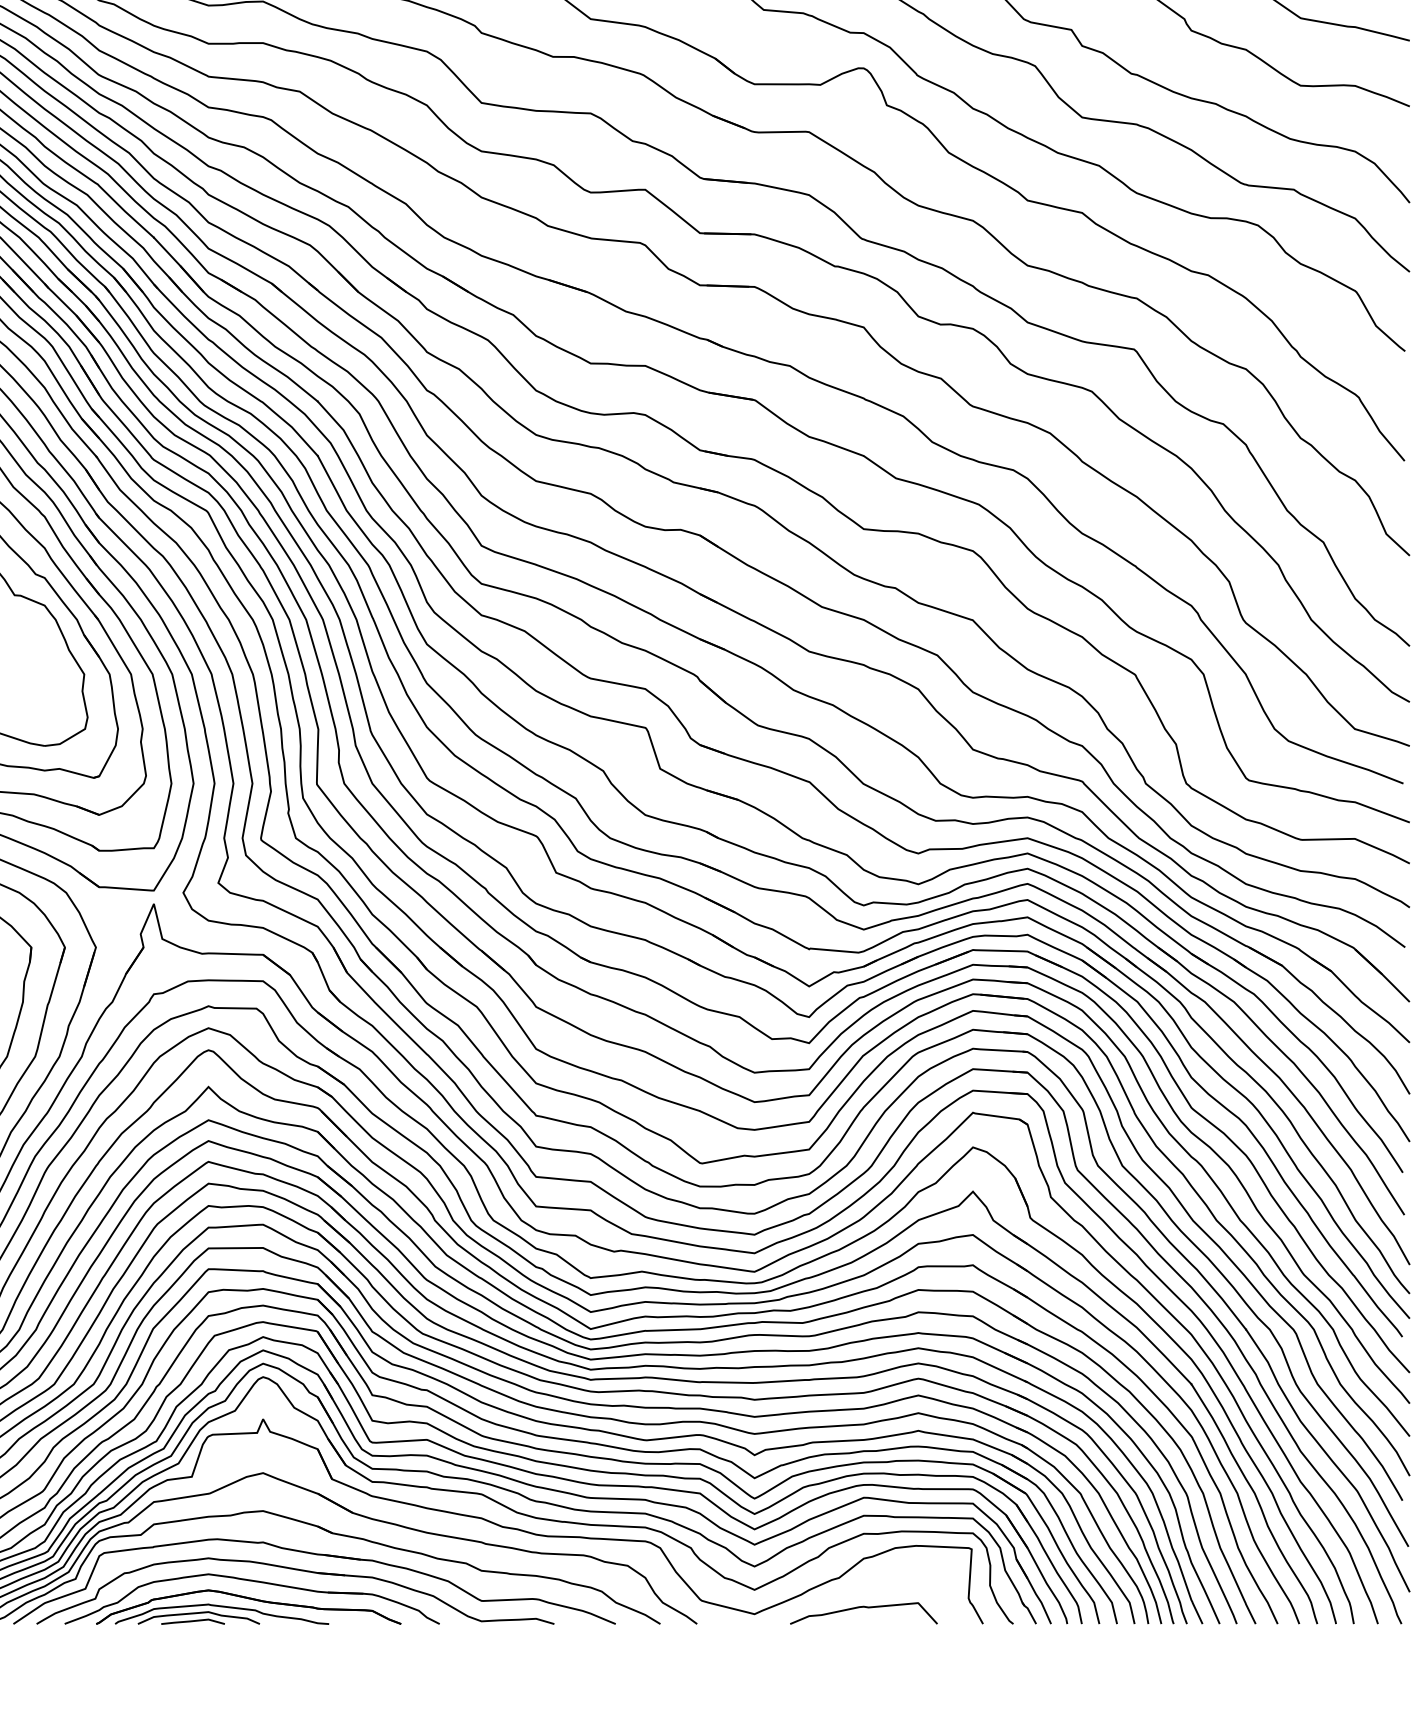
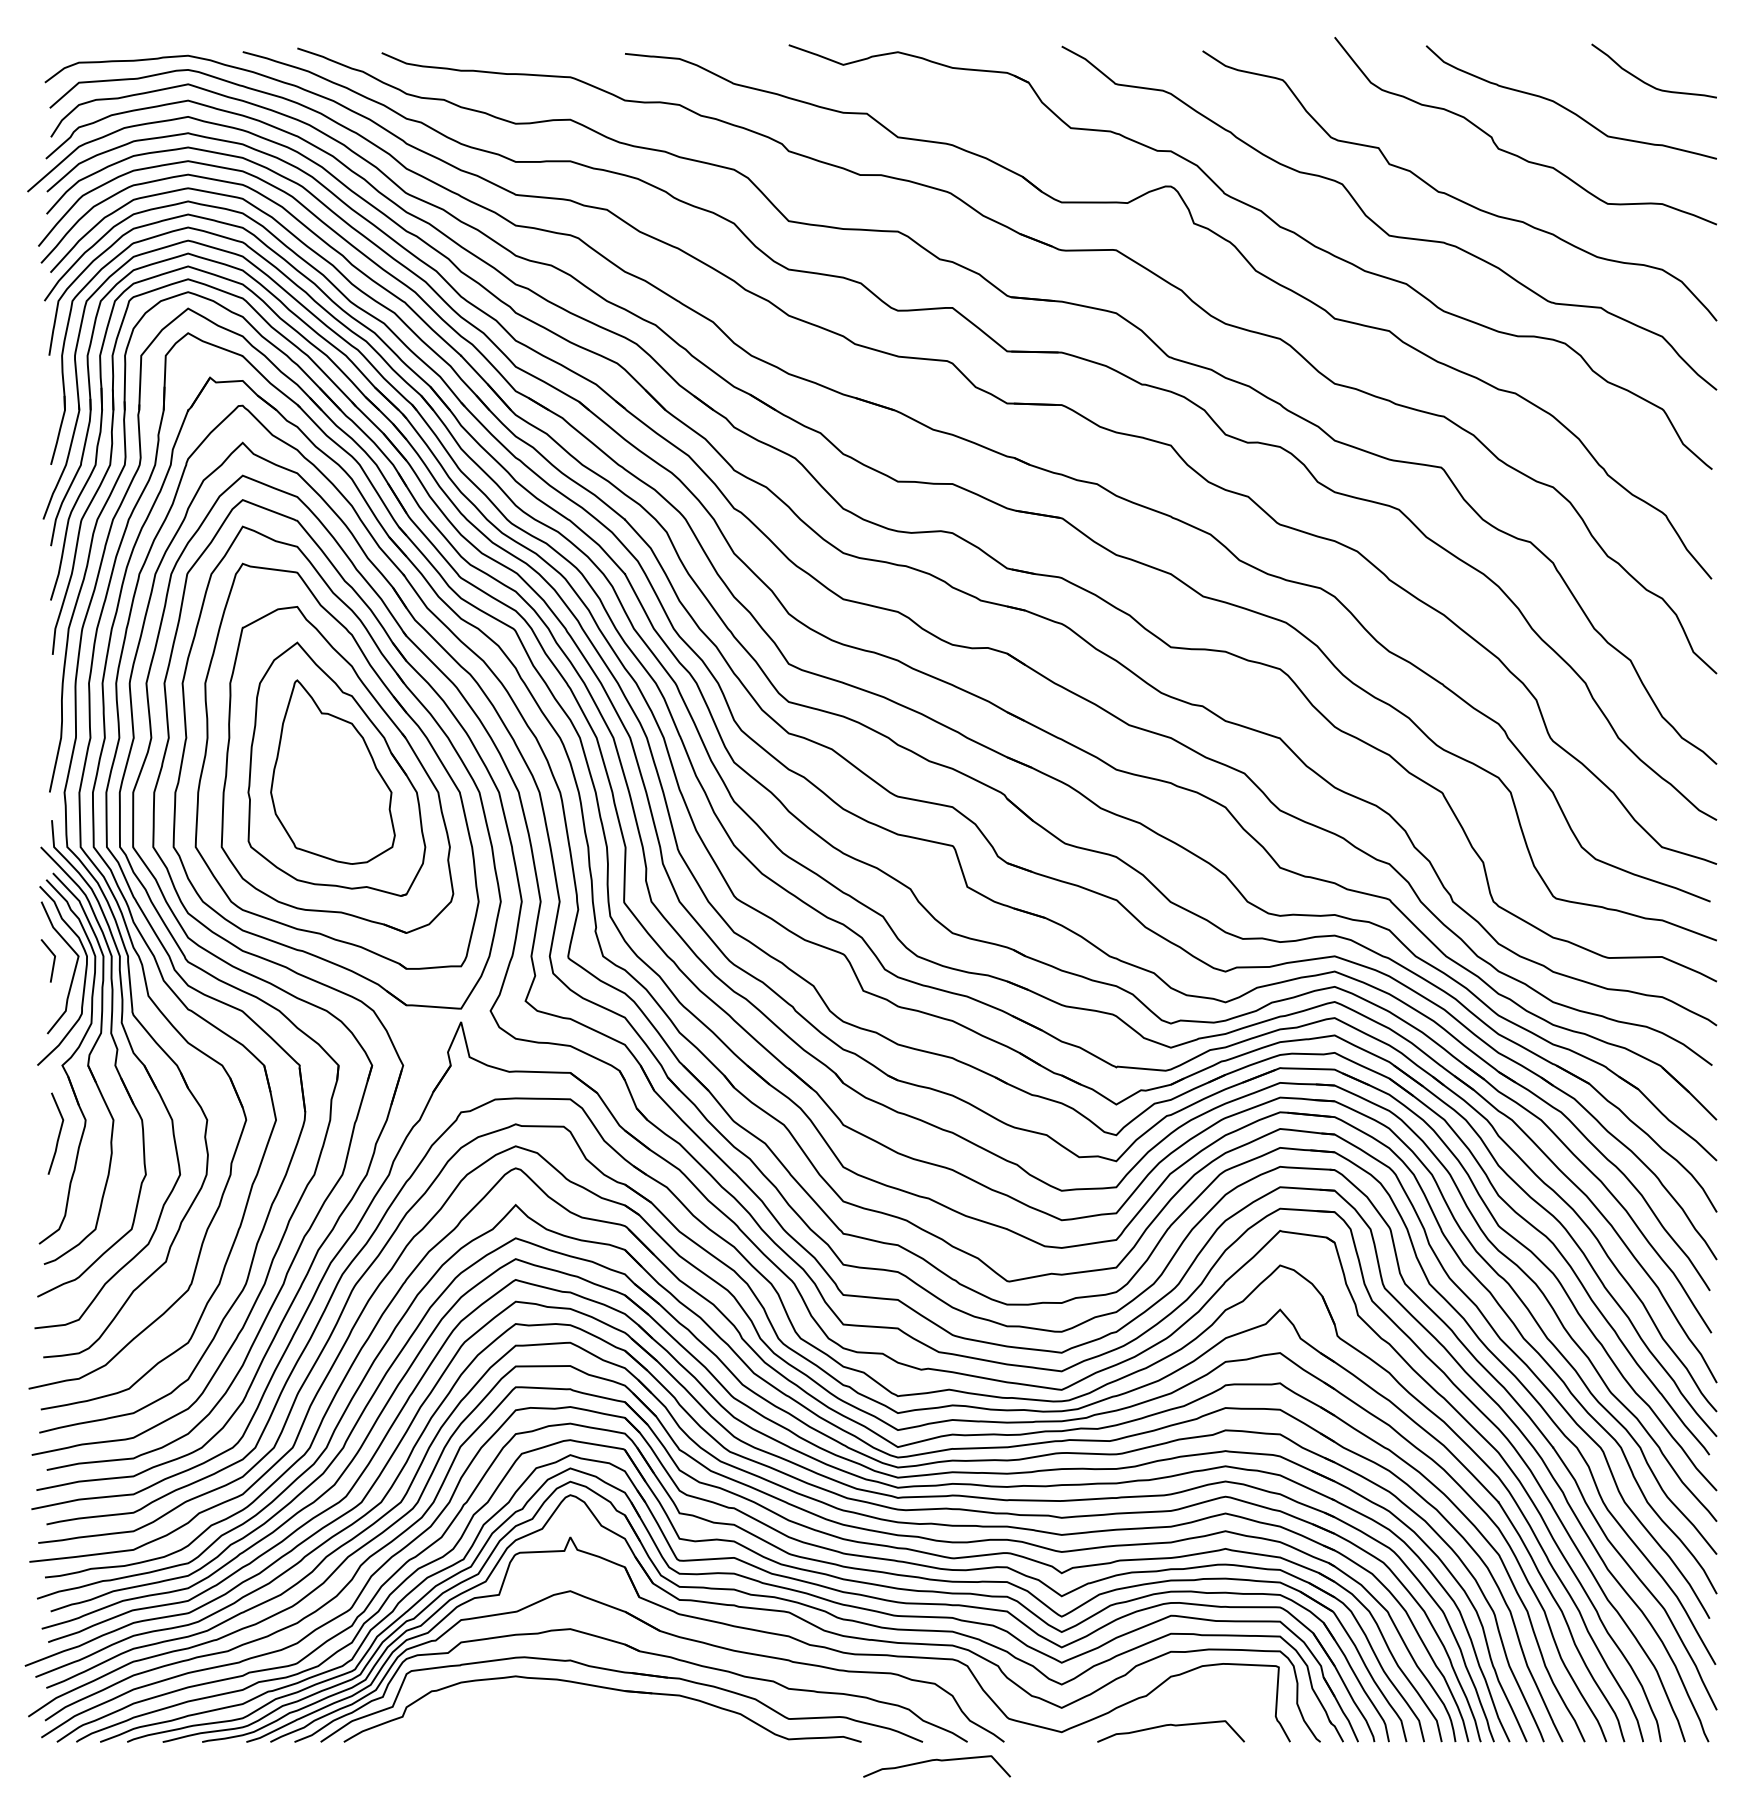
part: (252, 1598) -> (559, 1716), removed
curve: (632, 1643) -> (939, 1761), added

